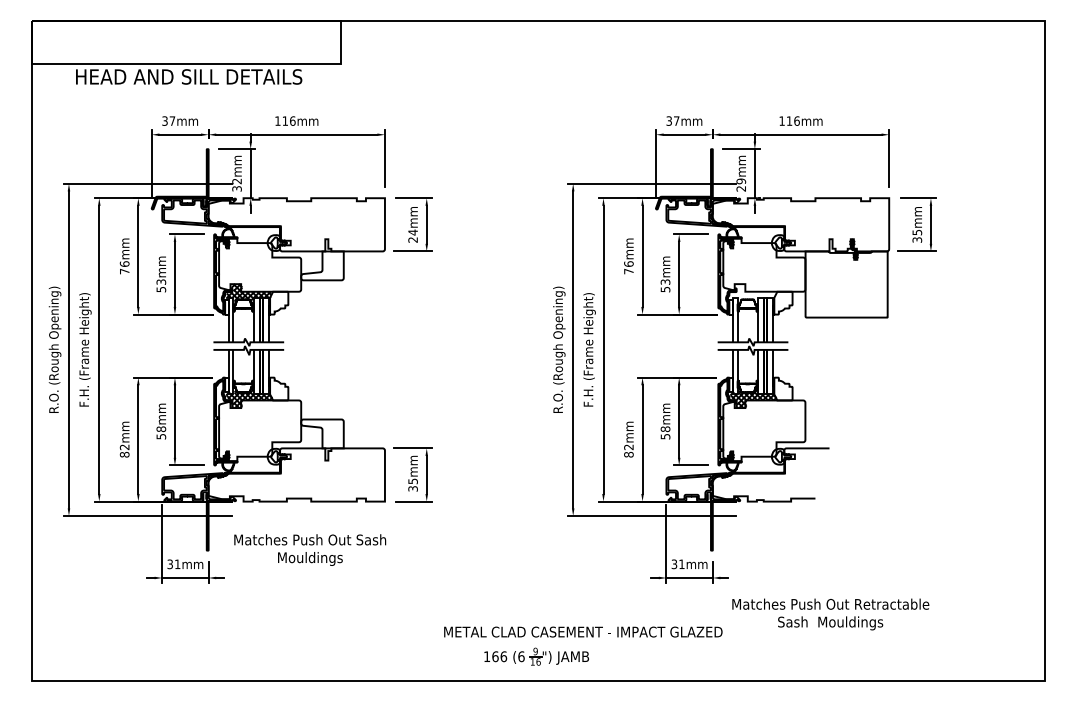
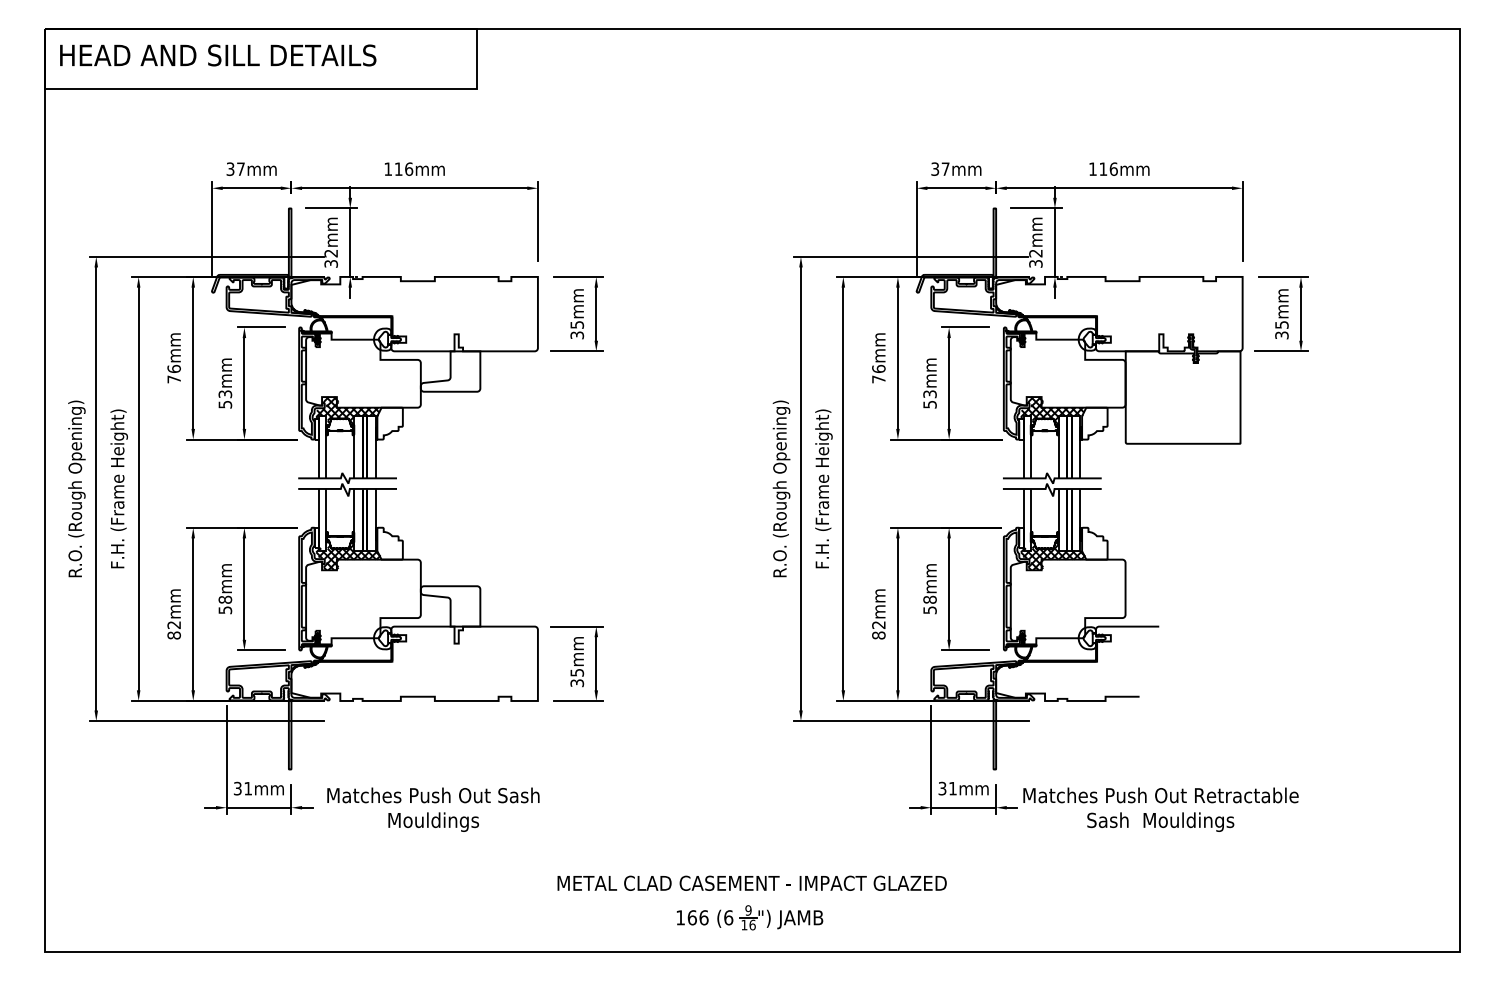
text: (189, 76) -> (218, 55), moved
text: (740, 185) -> (1035, 258), 29mm -> 32mm
text: (413, 235) -> (577, 329), 24mm -> 35mm
hatch: (753, 294) -> (1053, 411), added
text: (310, 549) -> (433, 809), moved
text: (830, 614) -> (1160, 809), moved
text: (582, 631) -> (751, 882), moved

